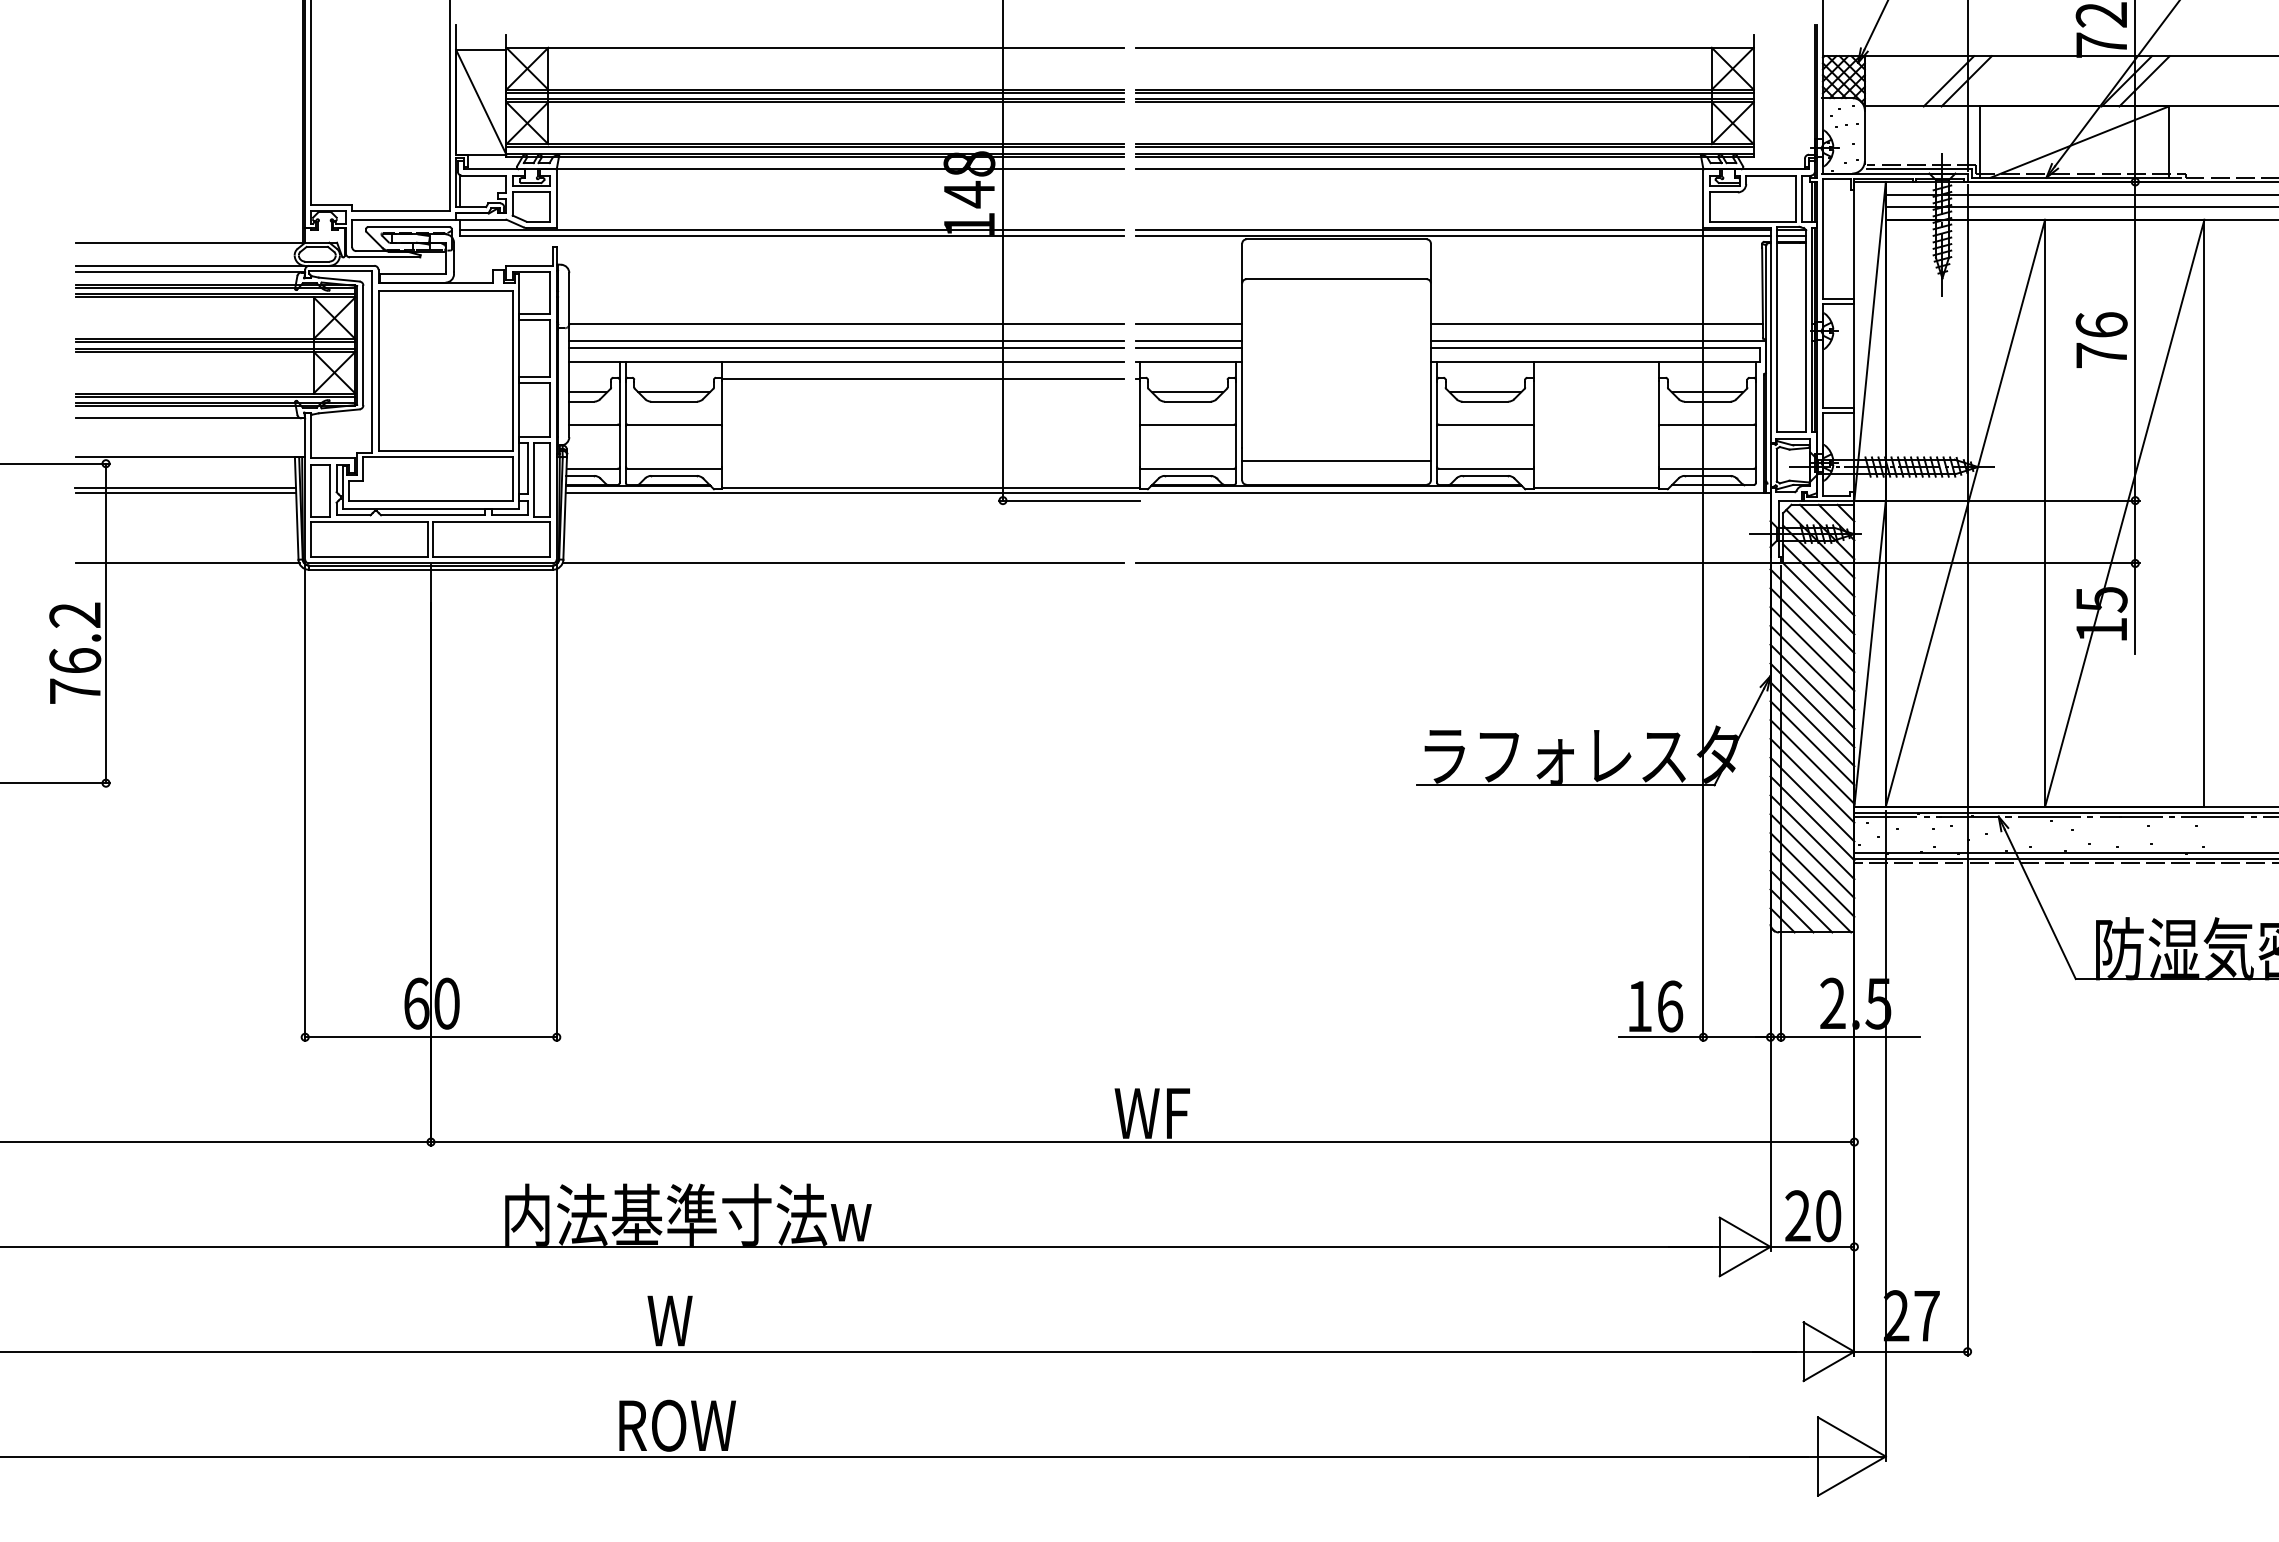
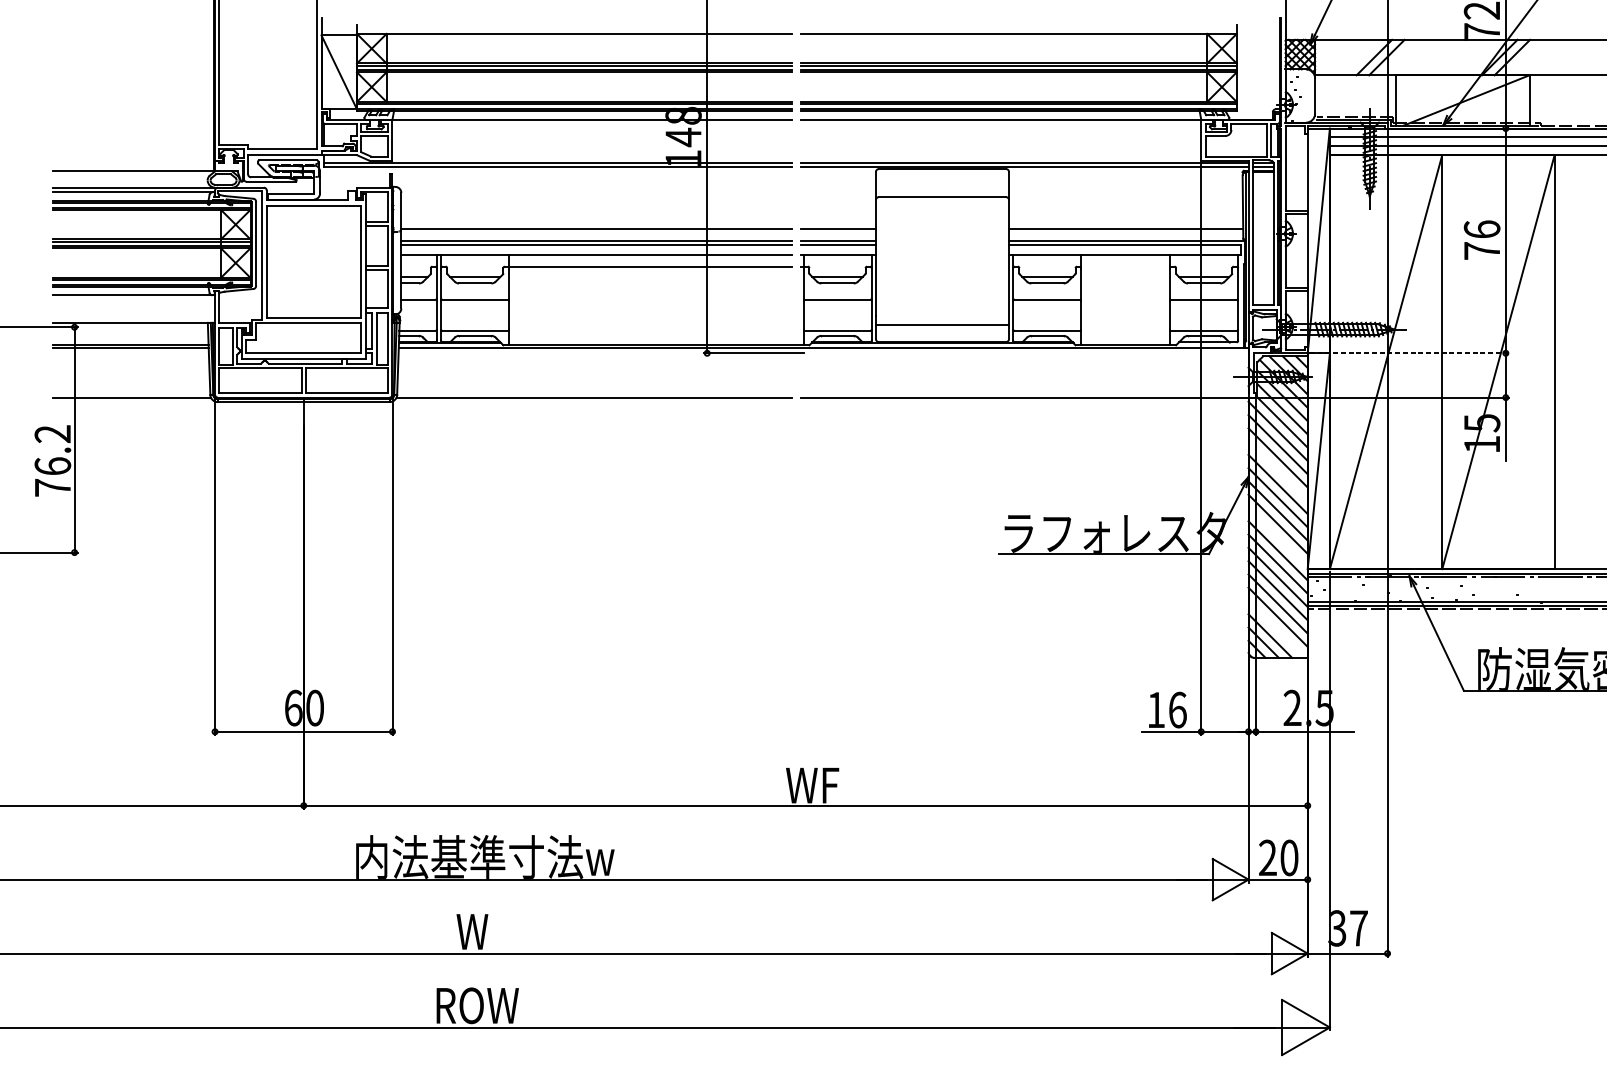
line: (1998, 500) -> (1409, 353), solid -> dashed
line: (1812, 667) -> (1278, 471), removed
line: (1812, 761) -> (1278, 537), removed
line: (1810, 891) -> (1276, 628), removed
text: (1896, 1316) -> (1337, 928), 27 -> 37

